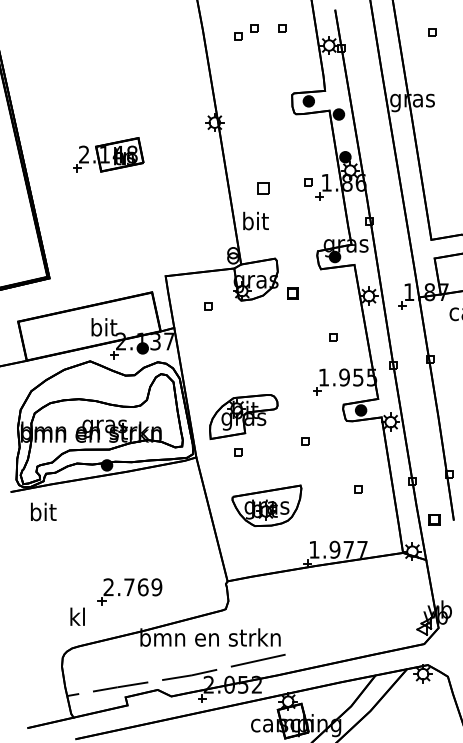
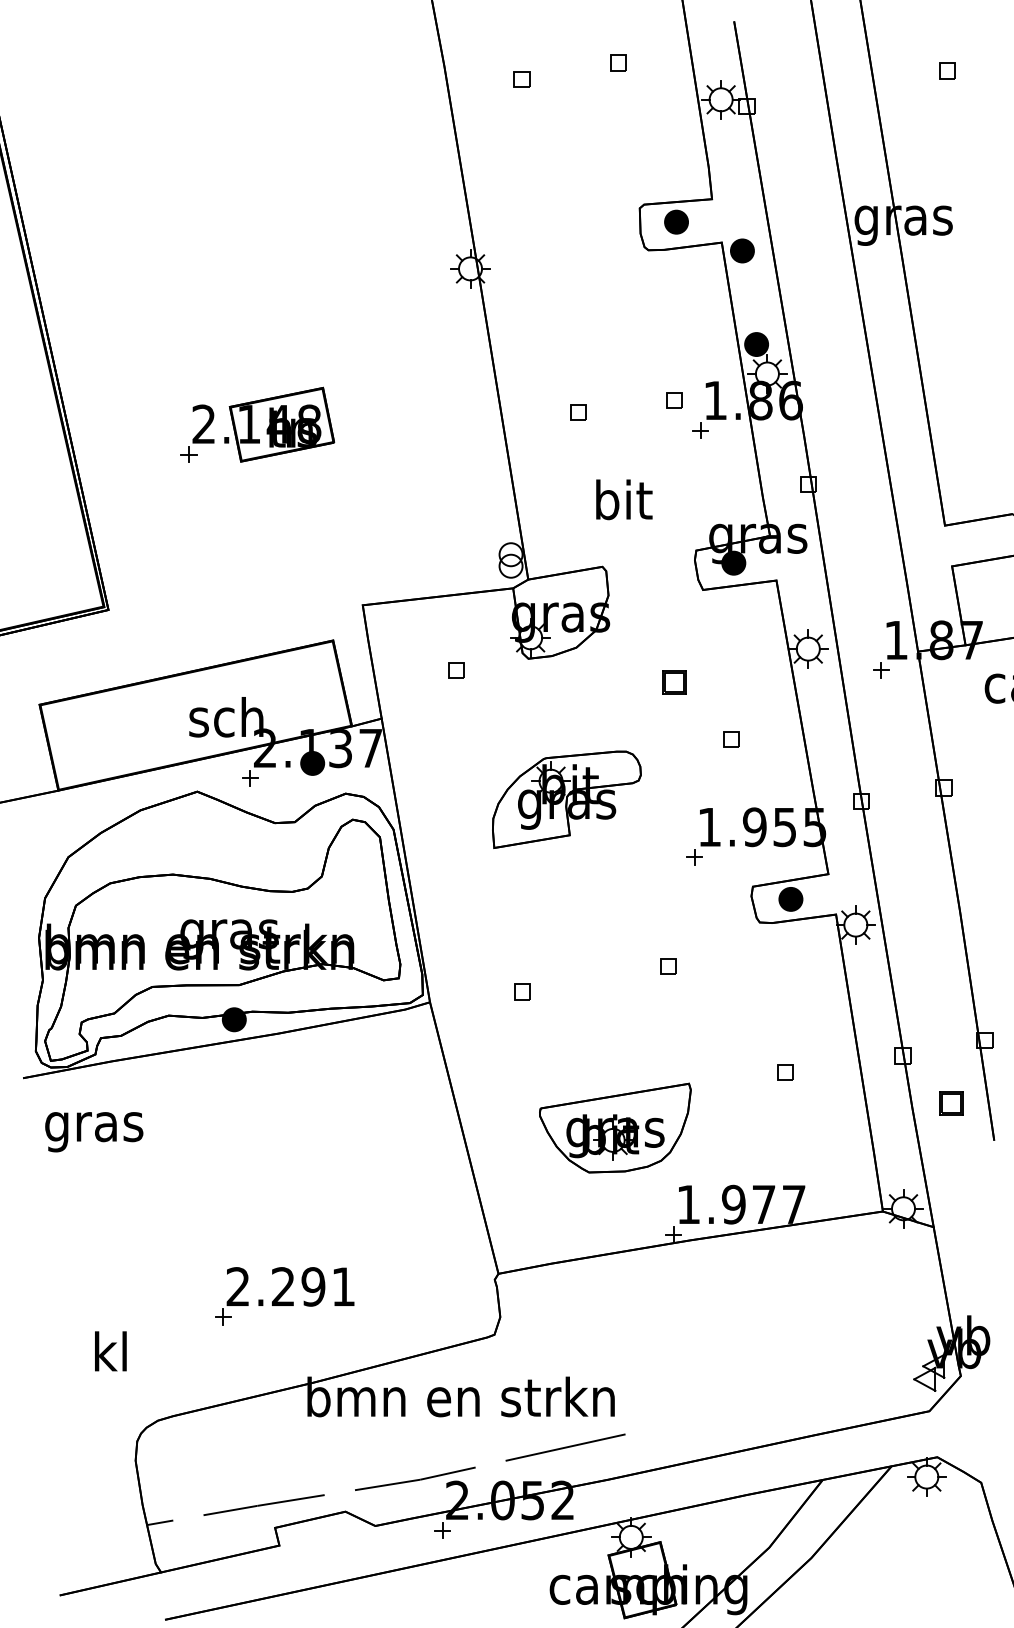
part: (254, 28) -> (557, 62), removed
part: (108, 154) -> (257, 424), moved
part: (264, 188) -> (579, 413), size x0.62
text: (255, 220) -> (623, 498), moved
part: (292, 293) -> (673, 682), moved
text: (103, 327) -> (226, 717), bit -> sch
part: (243, 416) -> (566, 798), moved
part: (266, 505) -> (614, 1127), moved
text: (42, 513) -> (92, 1125), bit -> gras
part: (434, 519) -> (951, 1103), moved
text: (143, 587) -> (314, 1287), 2.769 -> 2.291
text: (77, 616) -> (110, 1350), moved

